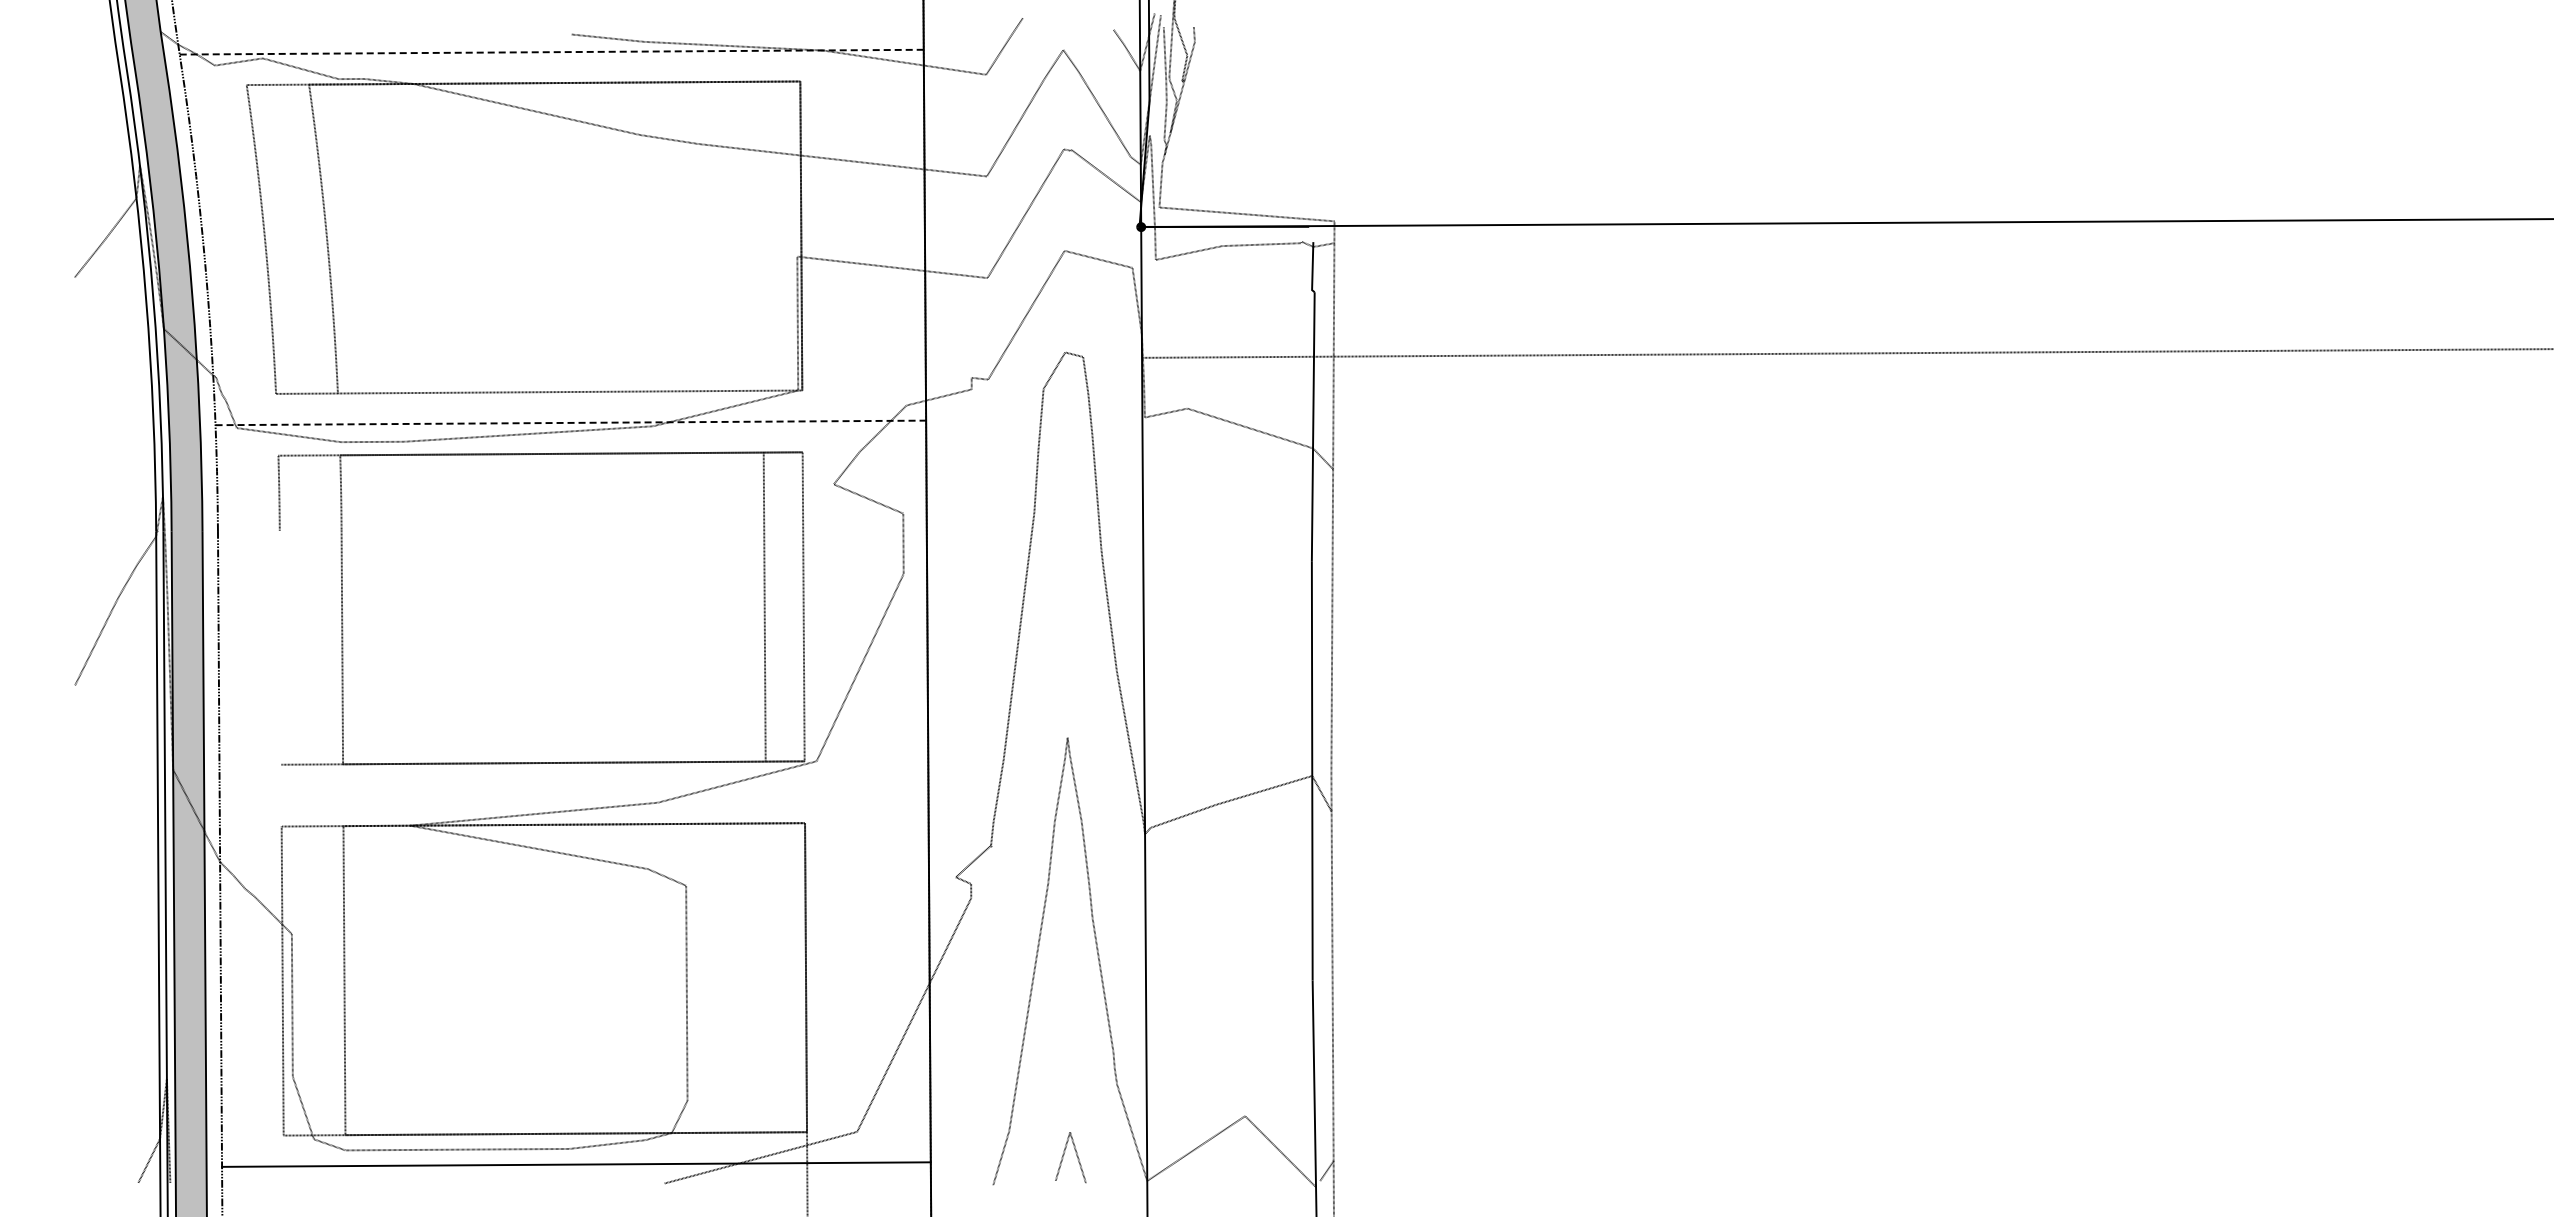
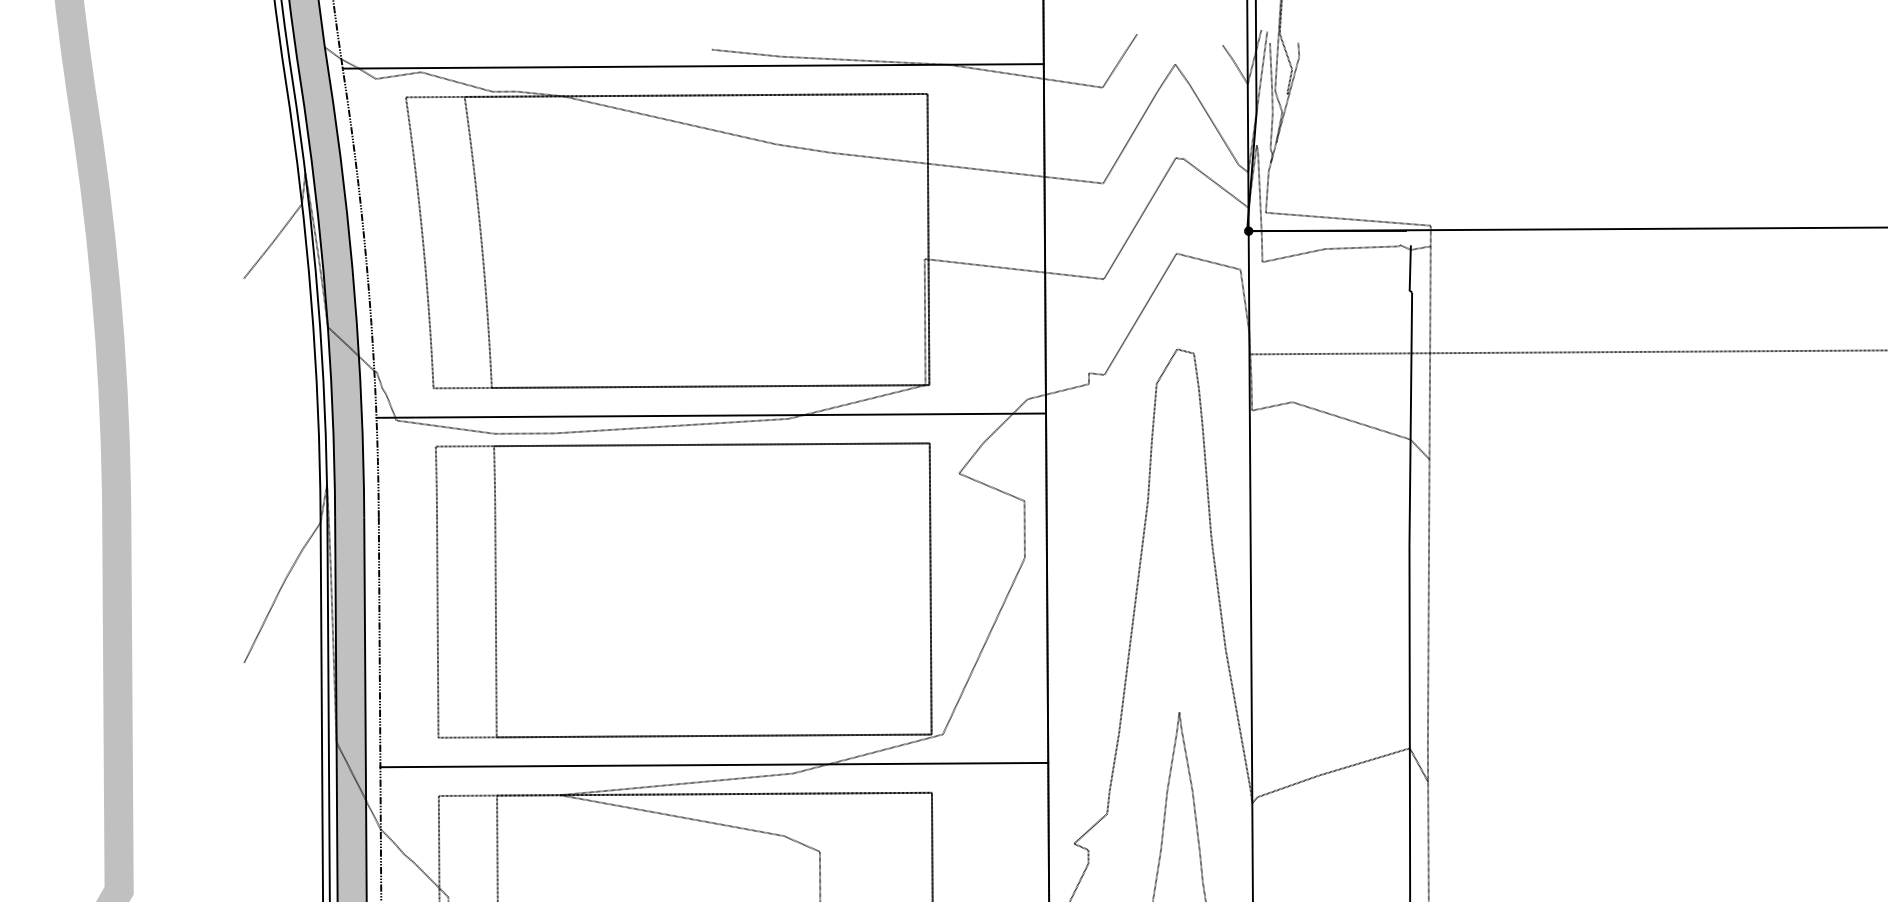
line: (552, 52) -> (694, 66), dashed -> solid
line: (569, 391) -> (710, 386), added
line: (571, 422) -> (711, 415), dashed -> solid
line: (764, 606) -> (930, 588), moved
line: (280, 647) -> (437, 627), added
line: (573, 793) -> (713, 764), added

